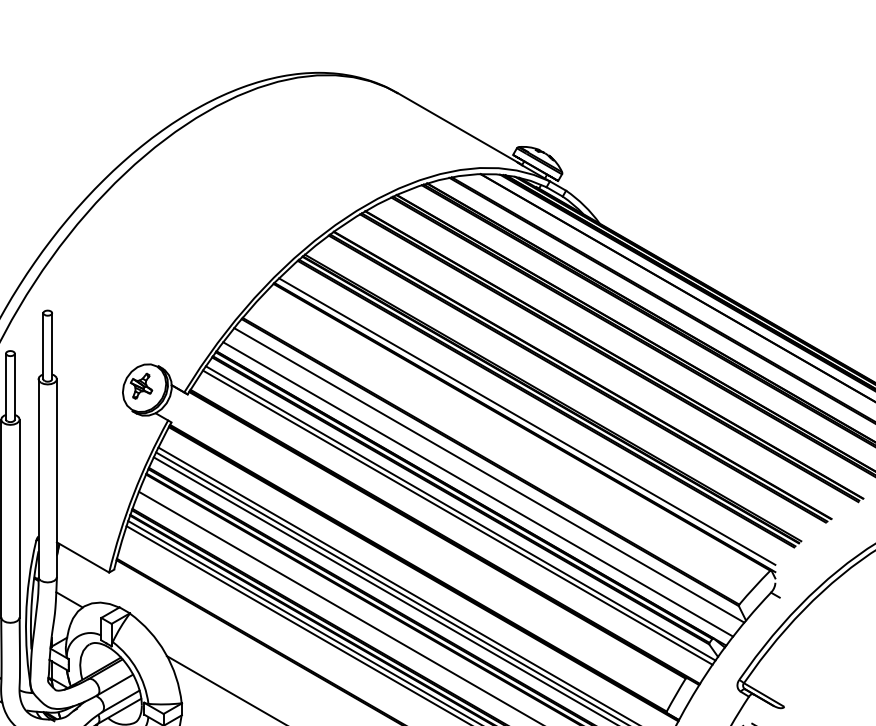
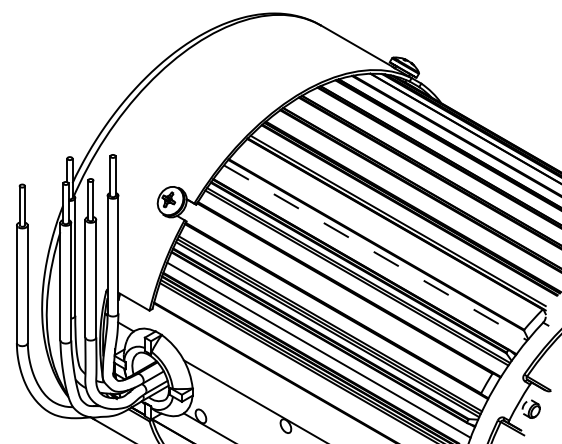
line: (490, 476) -> (376, 253), solid -> dashed
line: (477, 488) -> (368, 260), removed

